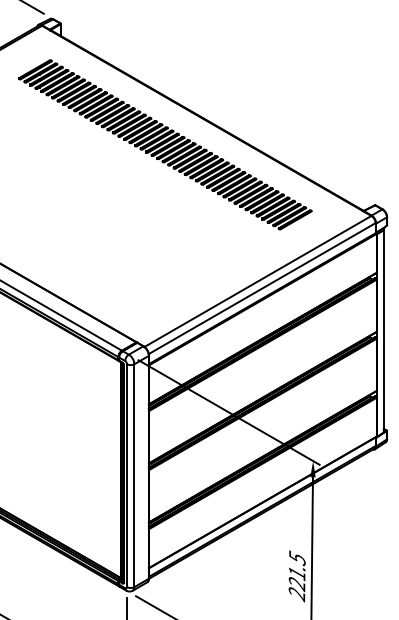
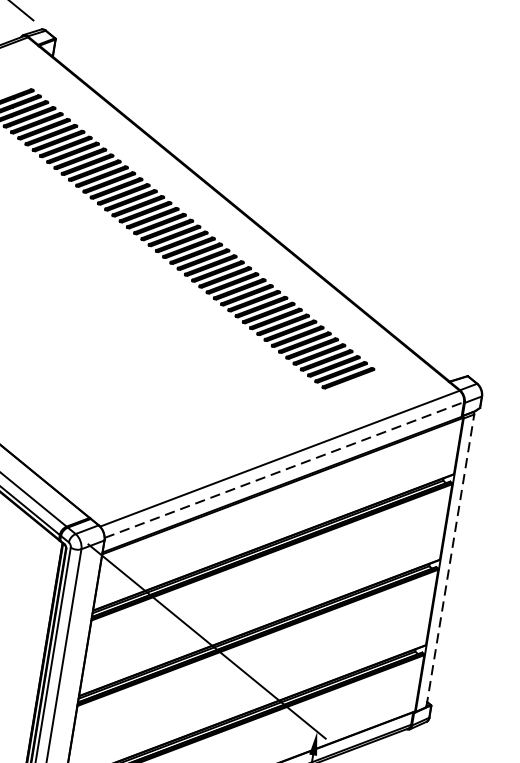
line: (262, 288) -> (284, 469), solid -> dashed
line: (383, 330) -> (450, 559), solid -> dashed

